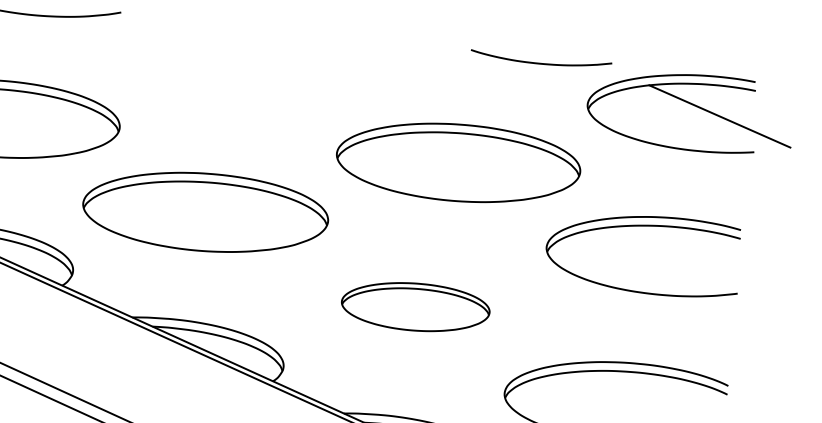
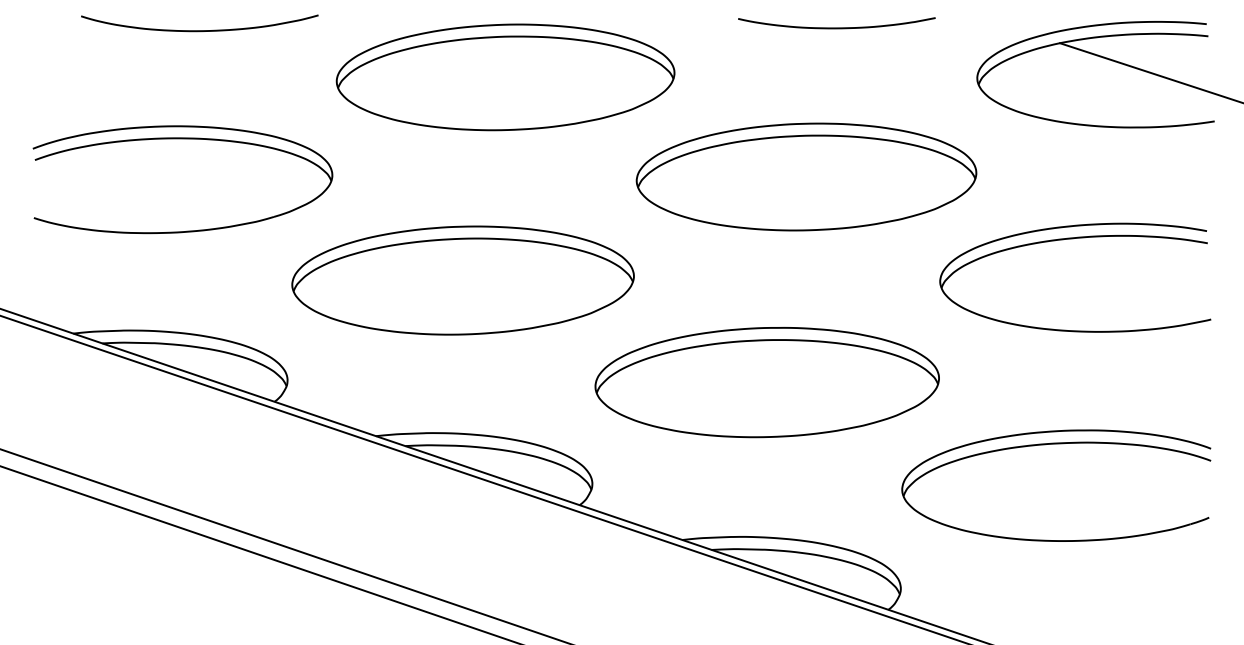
curve: (540, 63) -> (836, 27), moved
part: (250, 70) -> (505, 77), added
part: (415, 306) -> (766, 382), size x1.67

